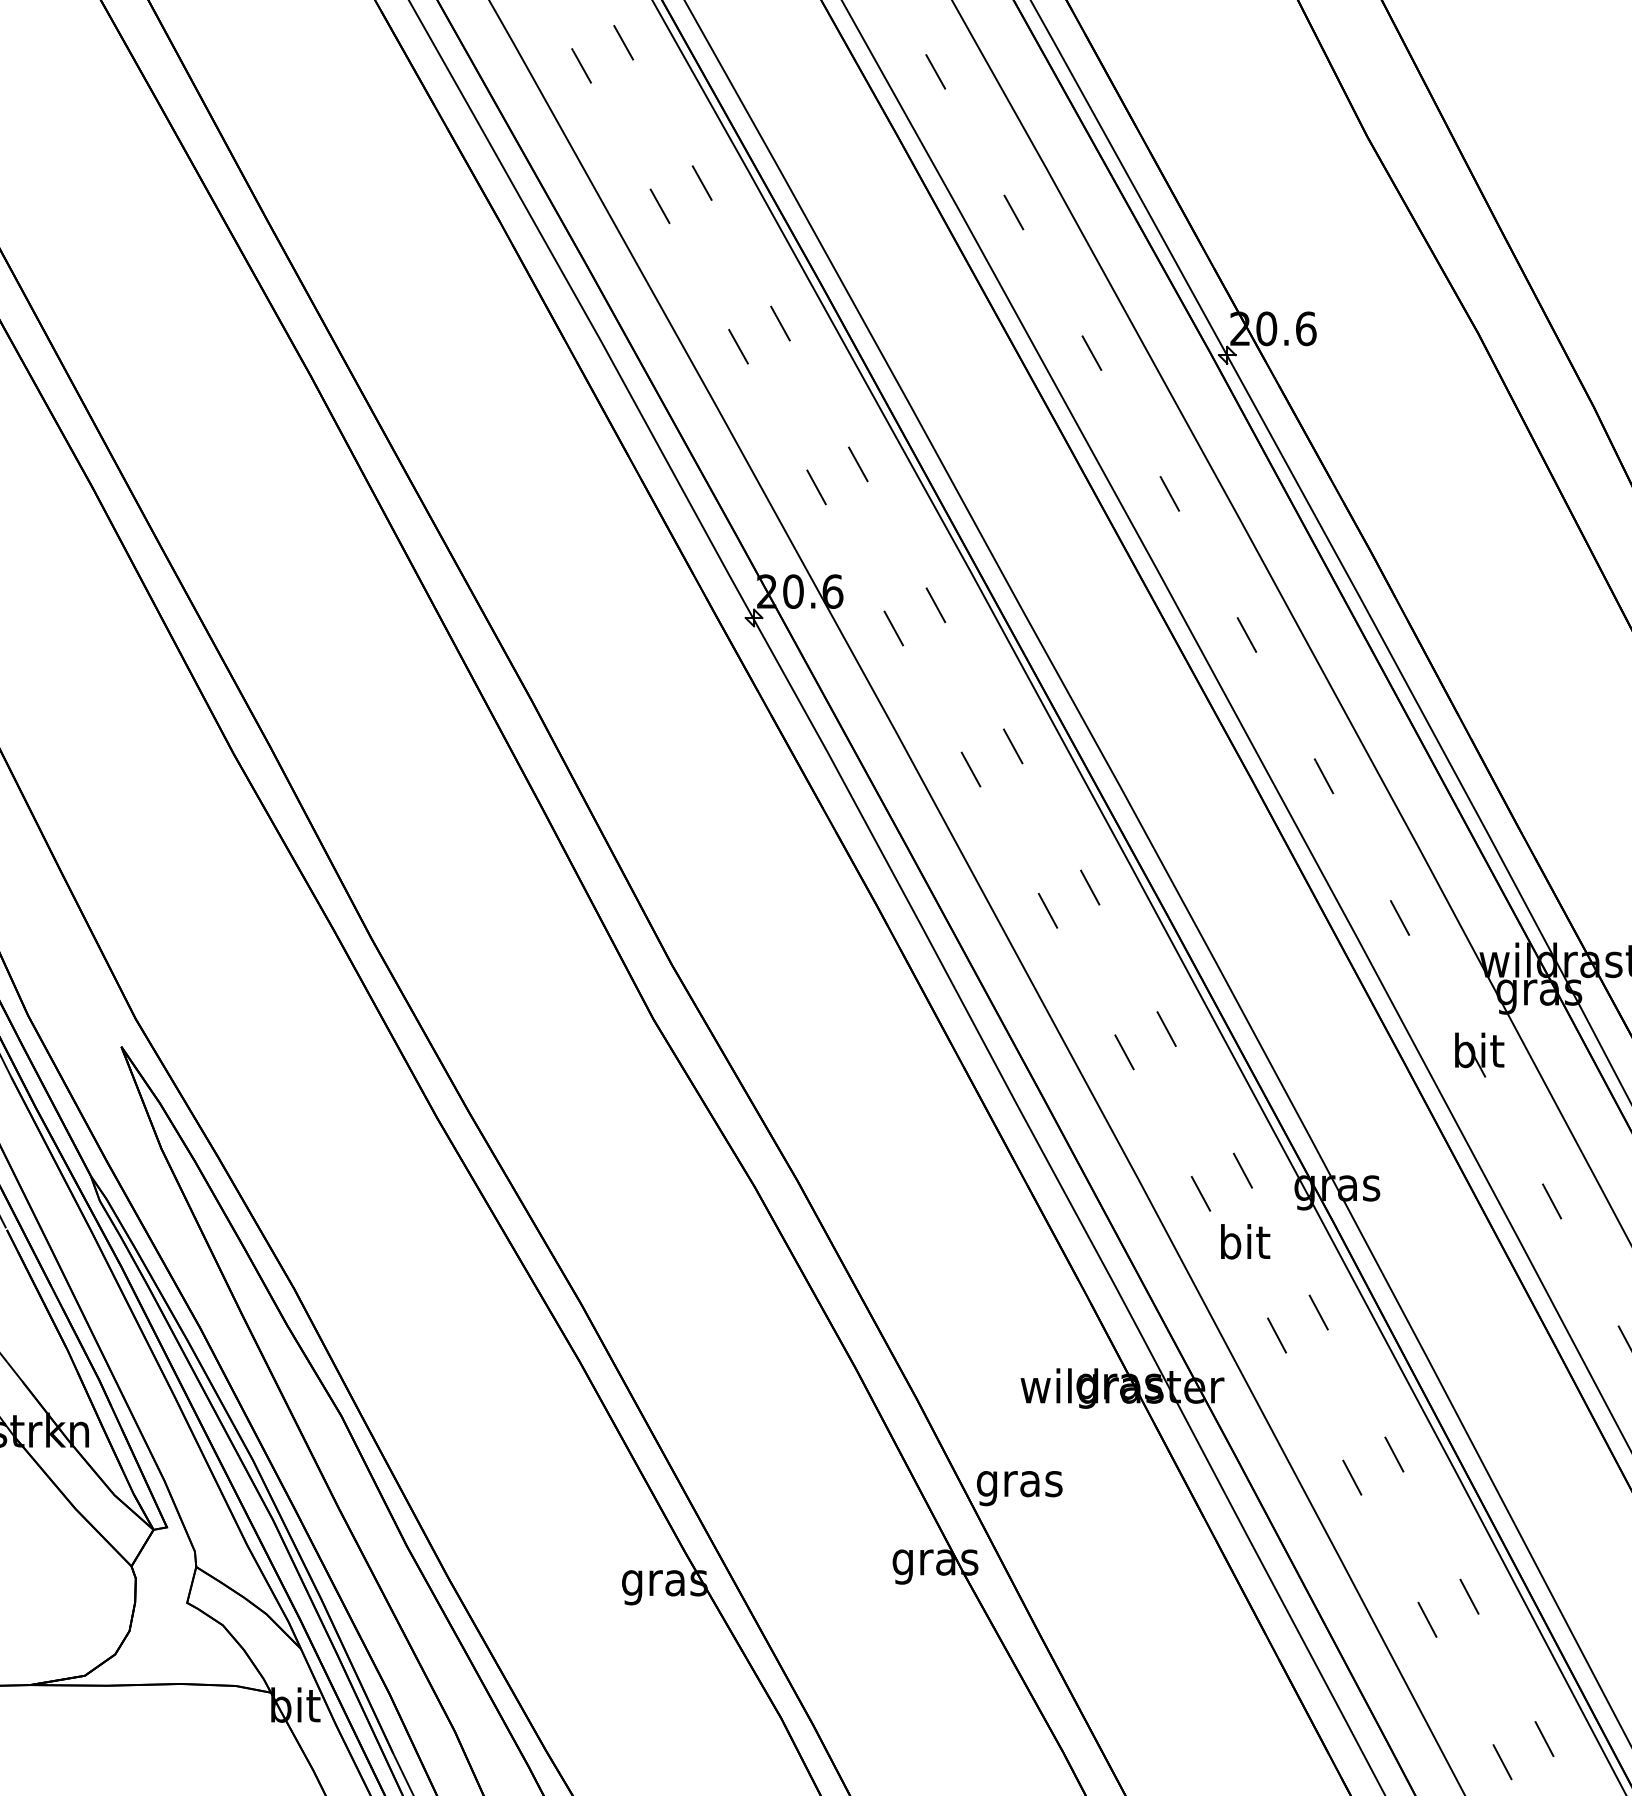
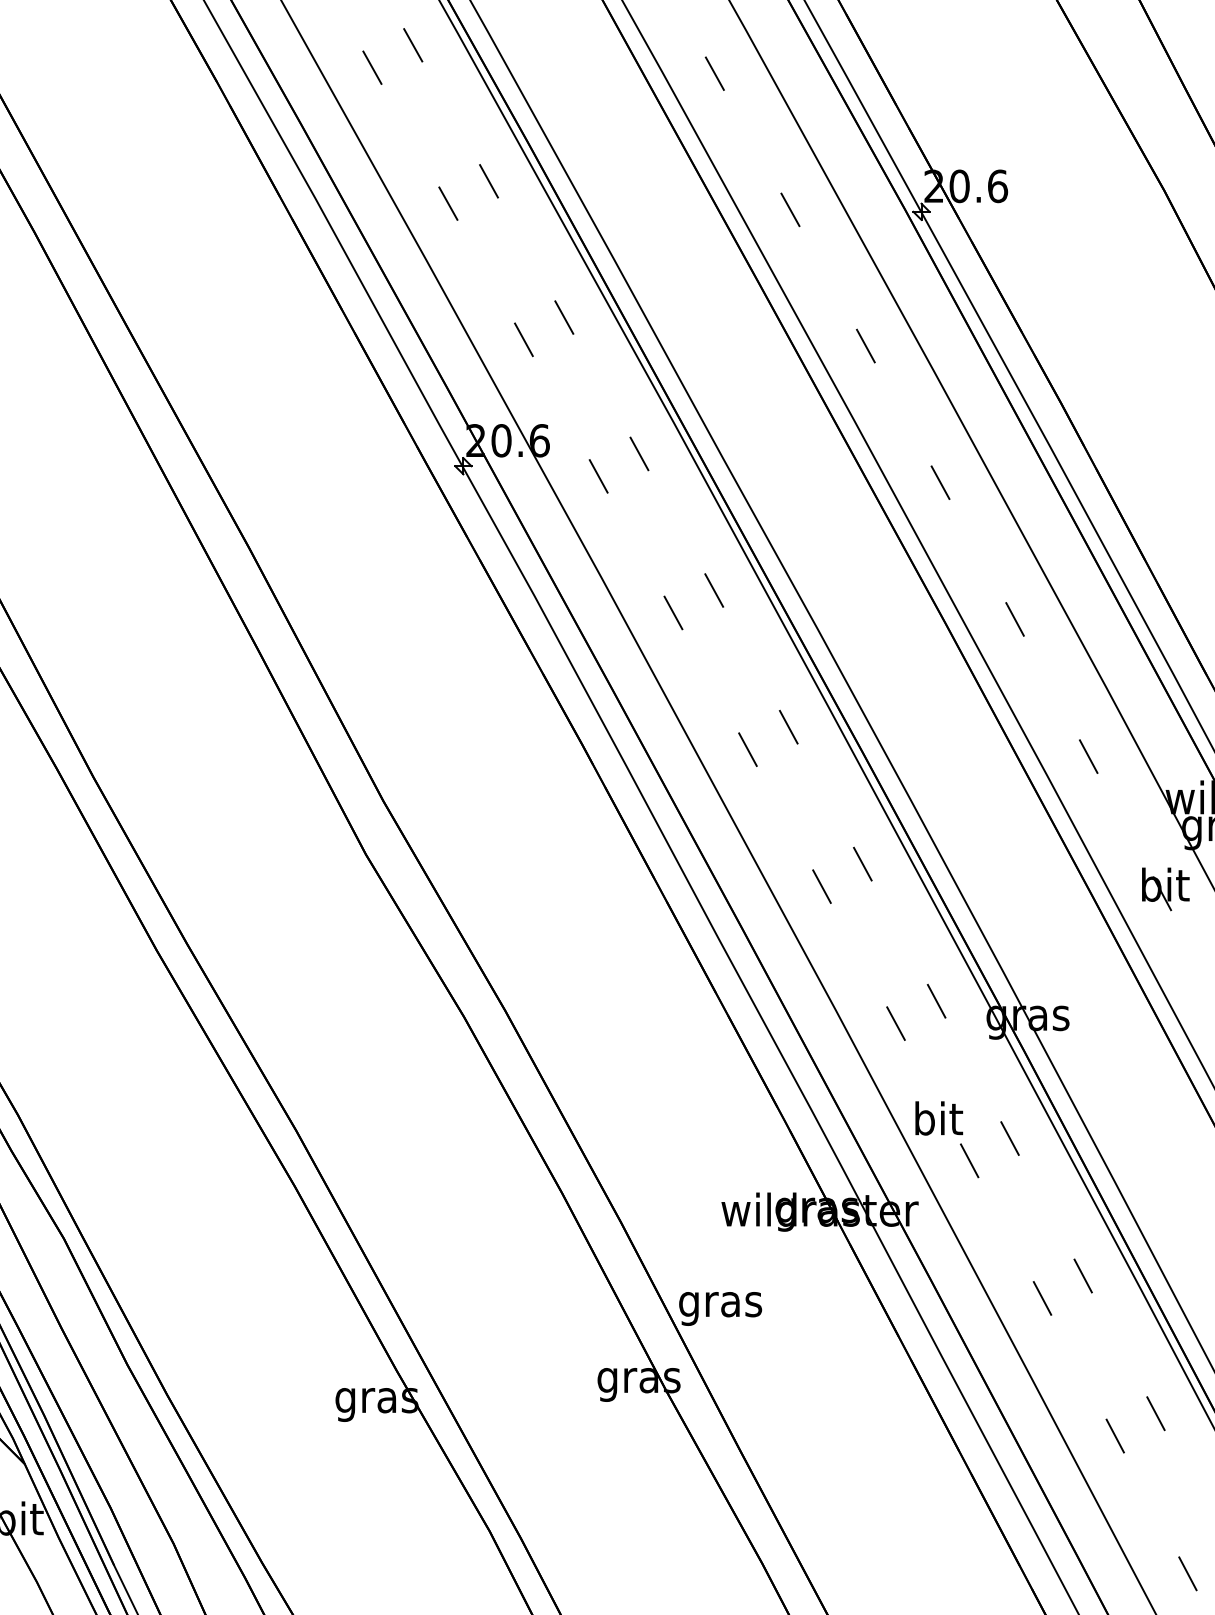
text: (1245, 1241) -> (939, 1118), moved

